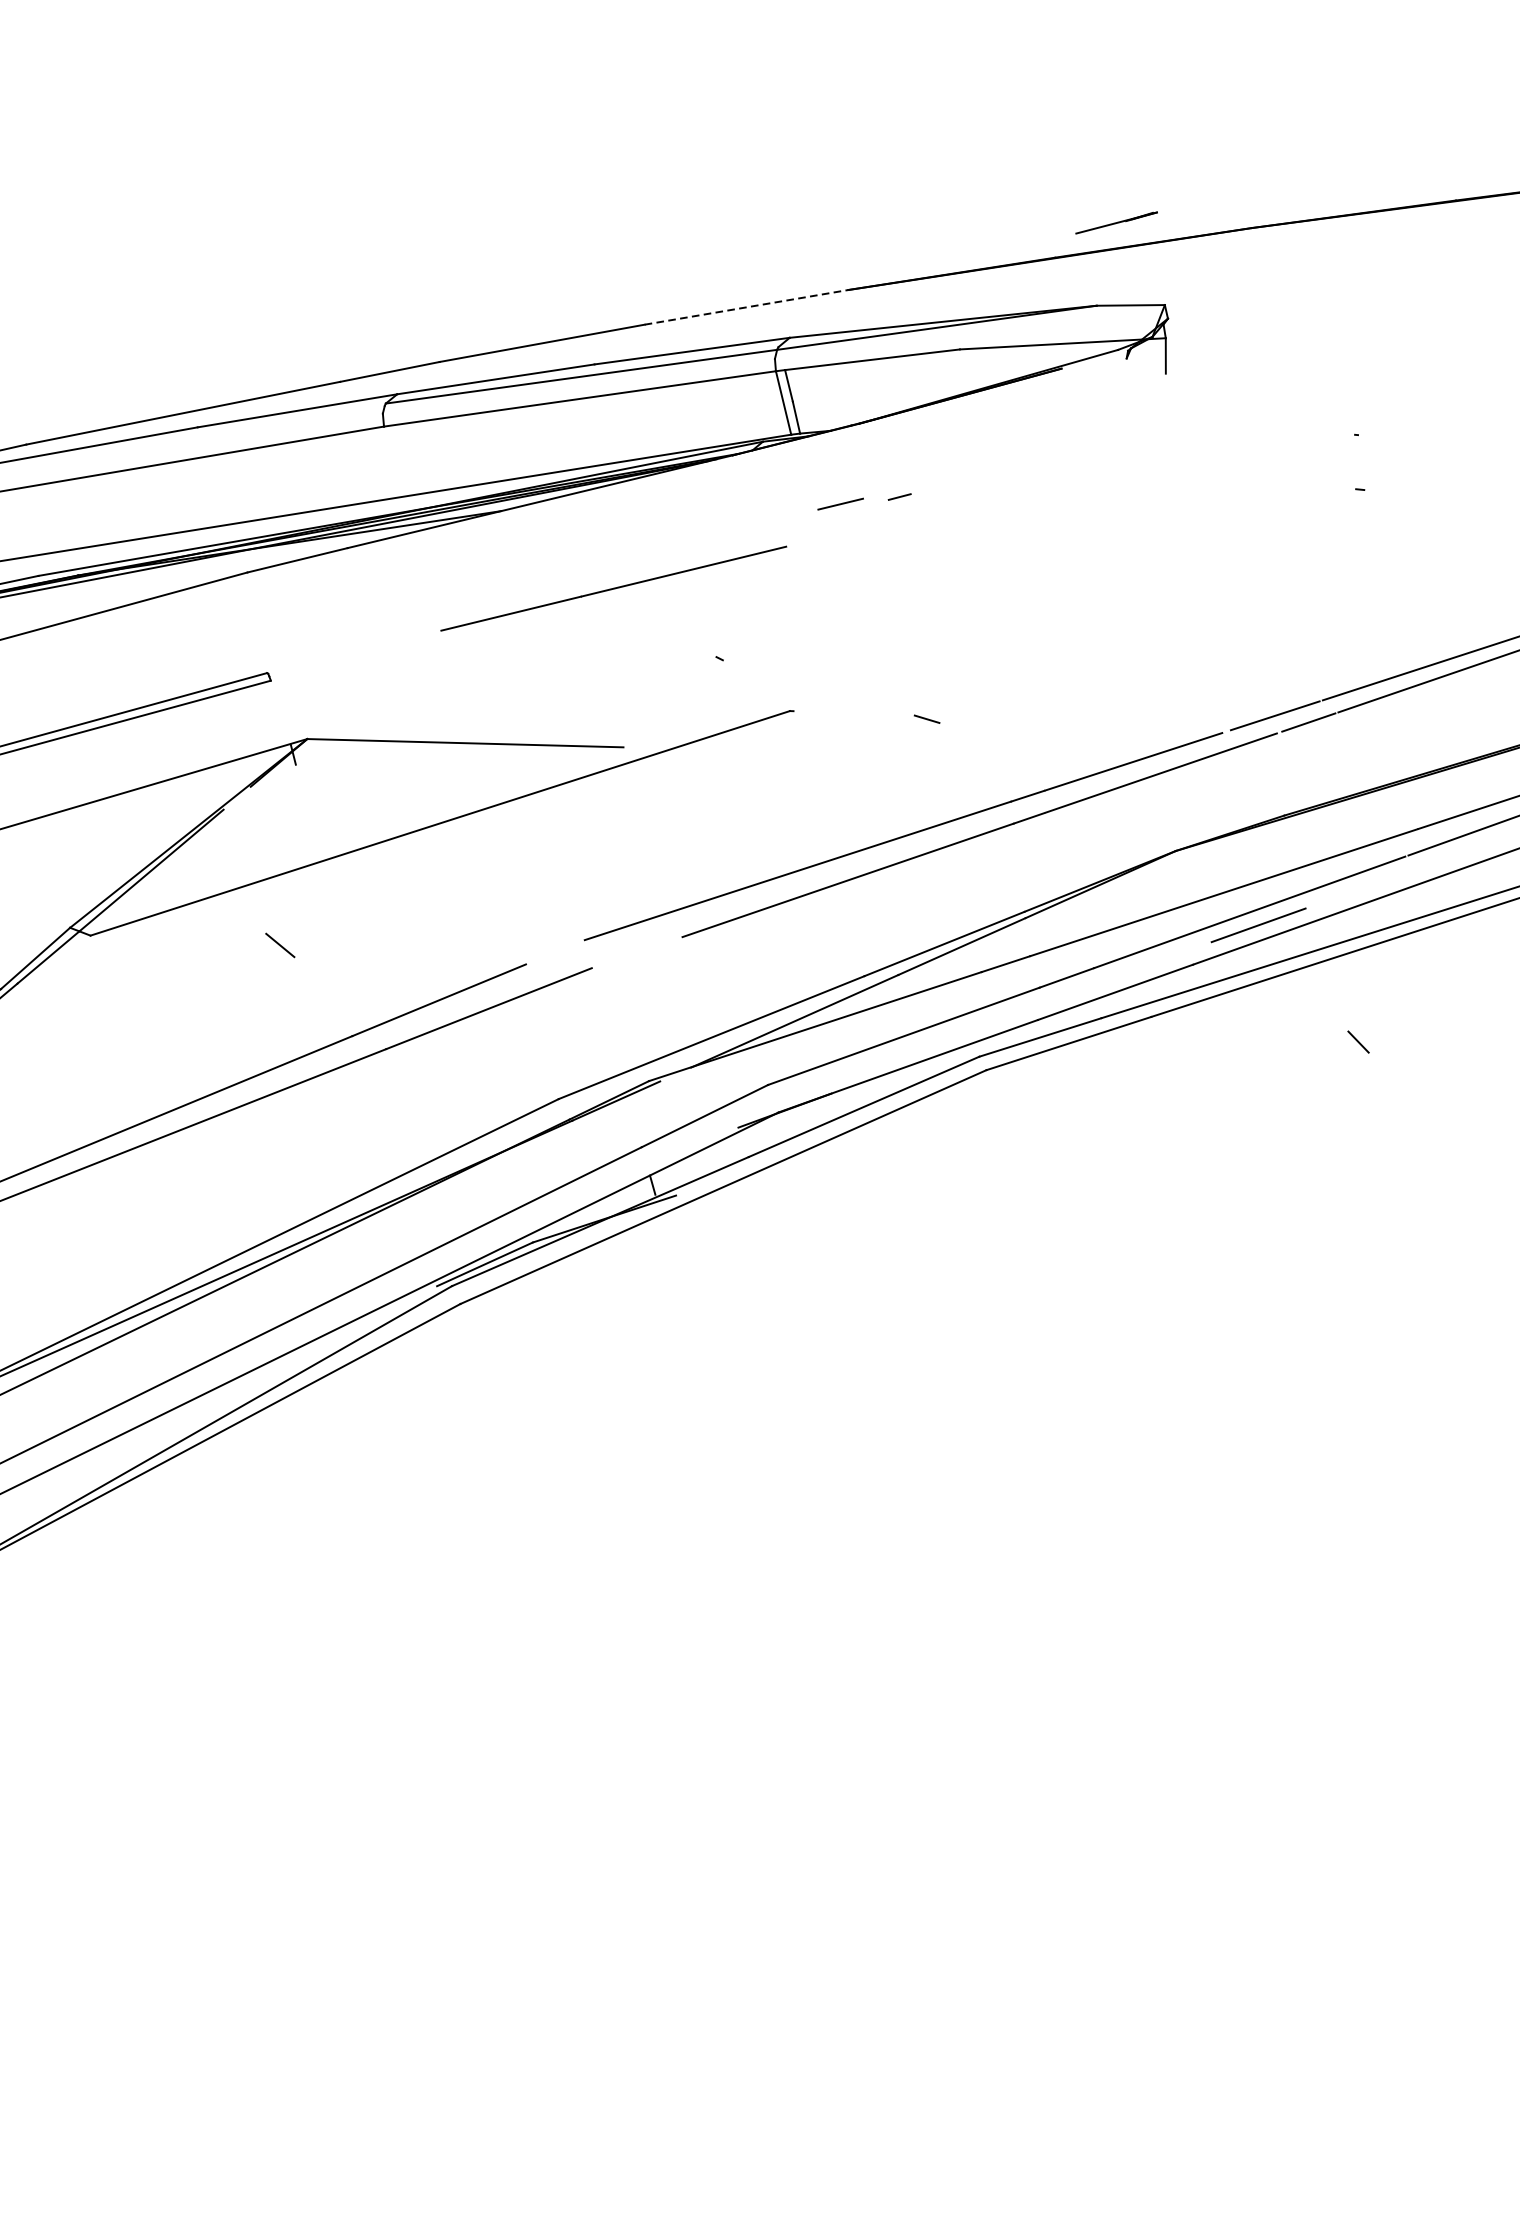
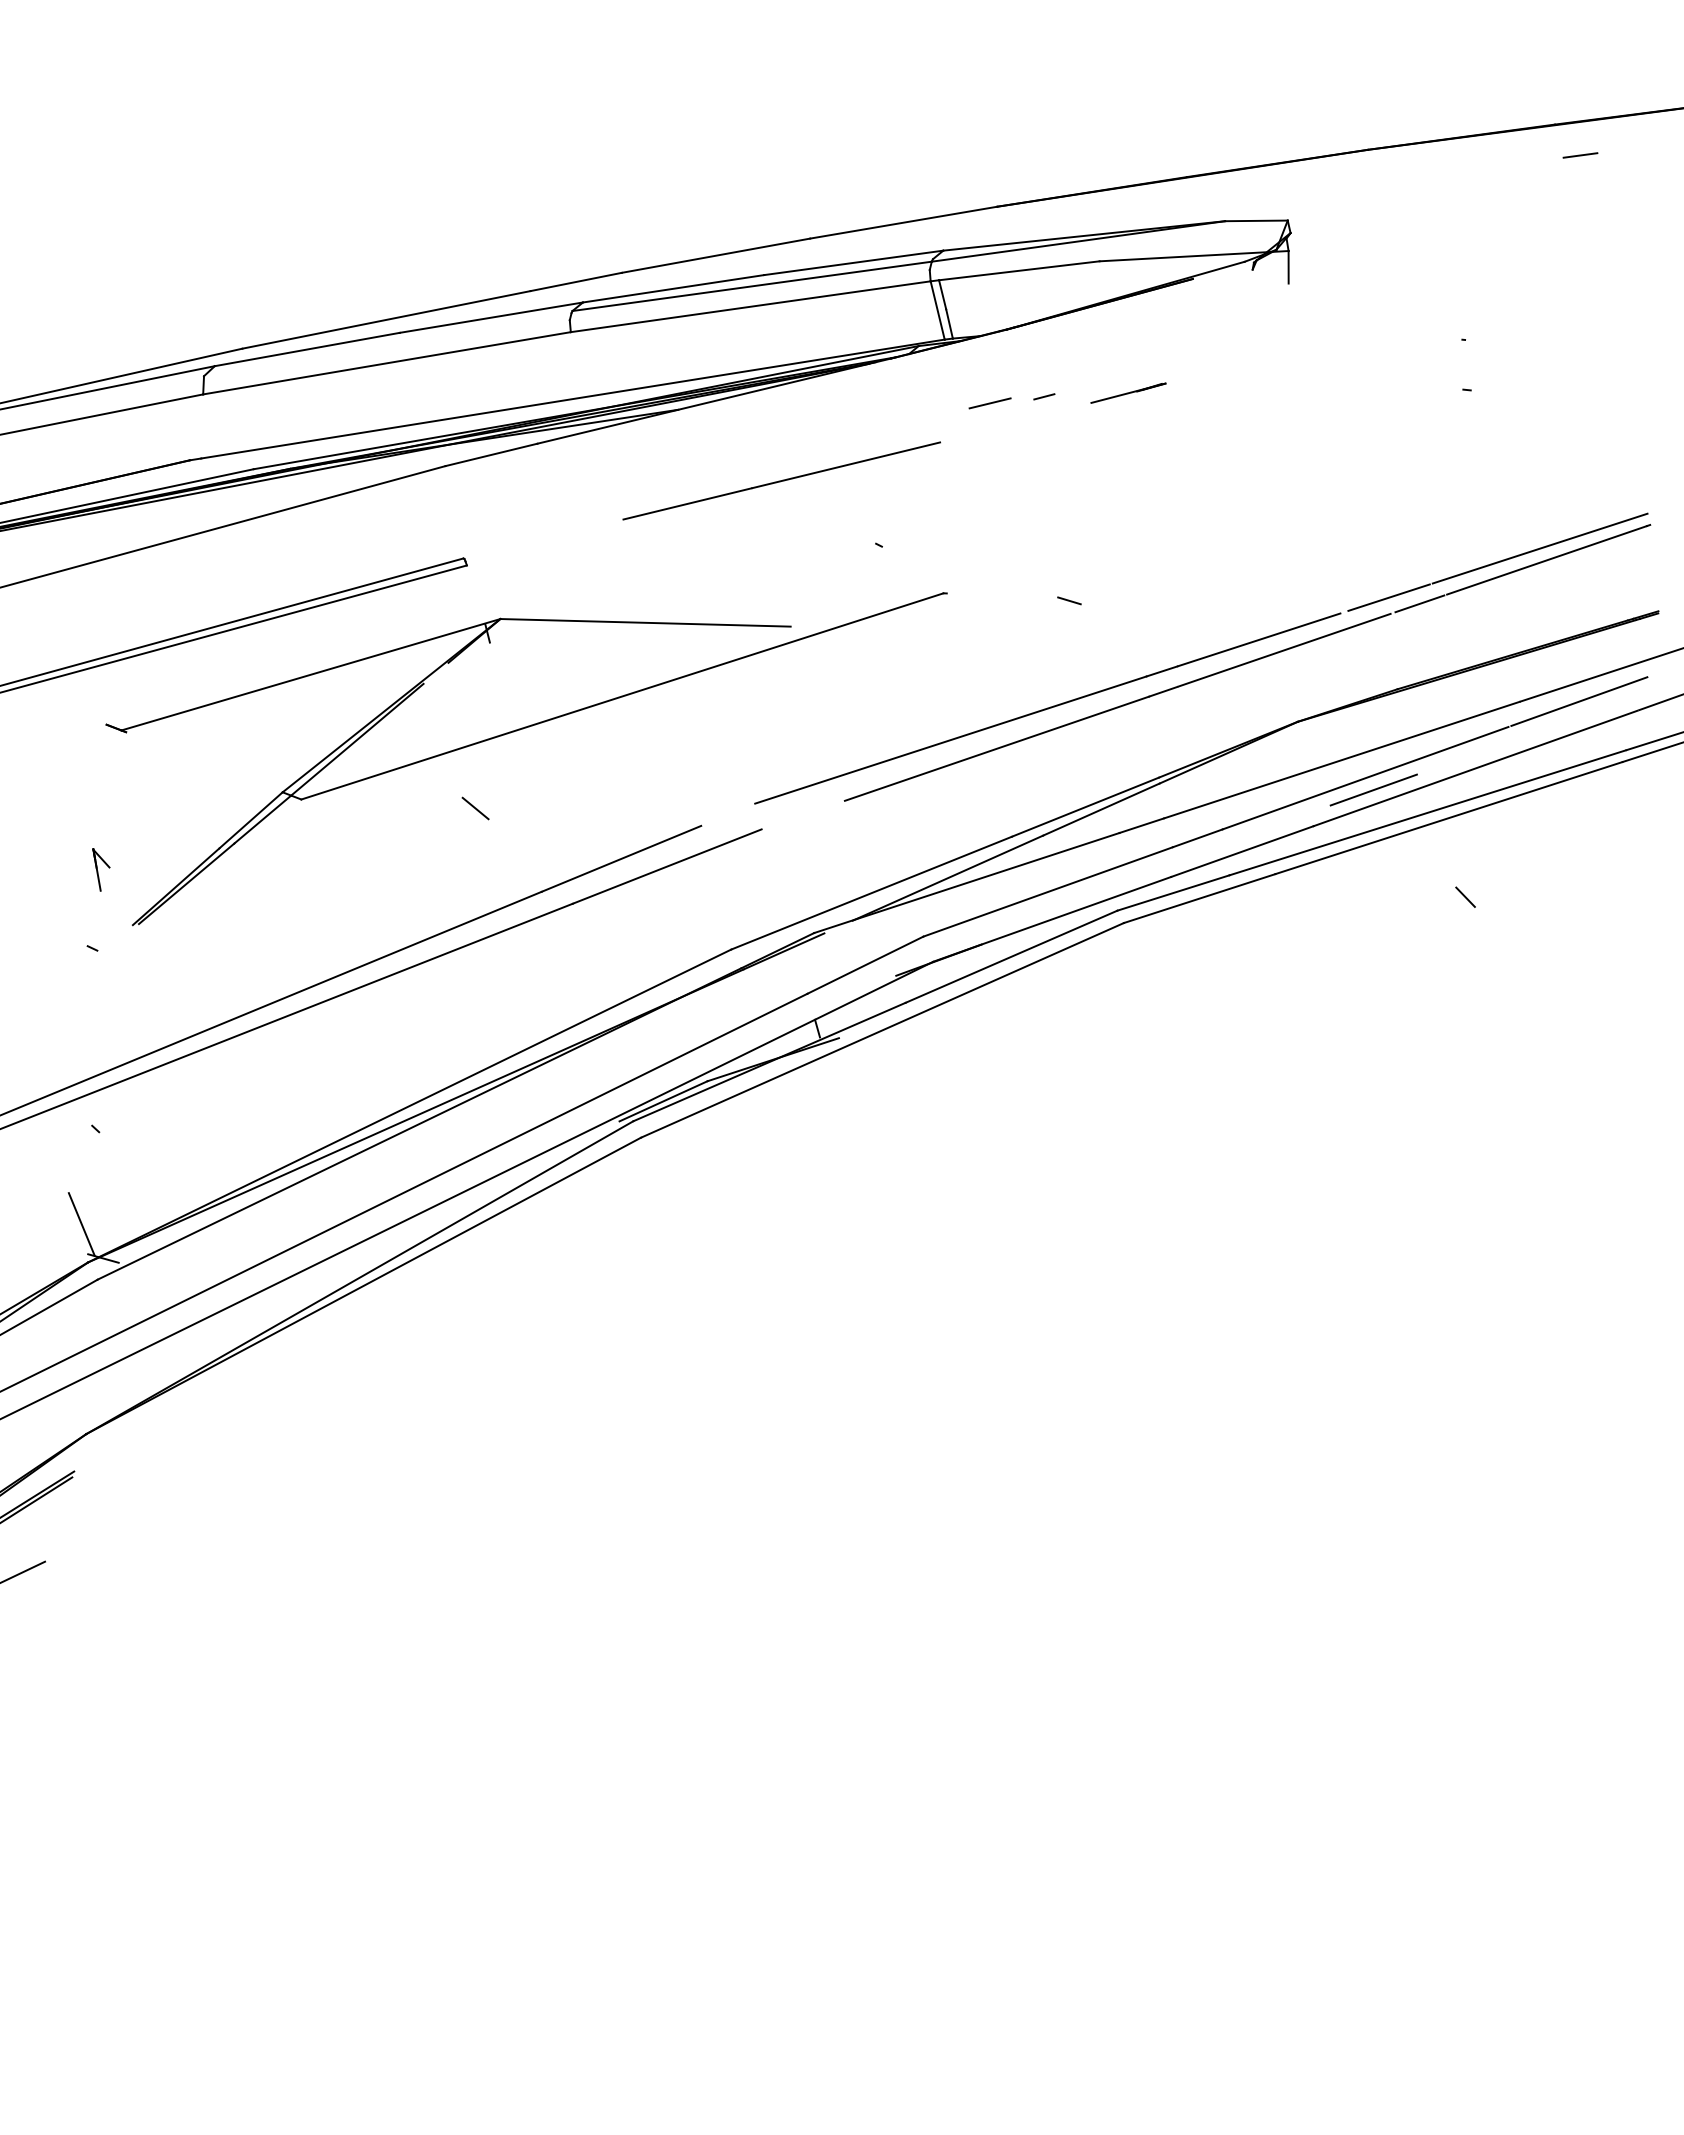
line: (1116, 222) -> (1128, 392), moved
line: (1483, 234) -> (1580, 155), added
line: (746, 307) -> (903, 222), dashed -> solid

